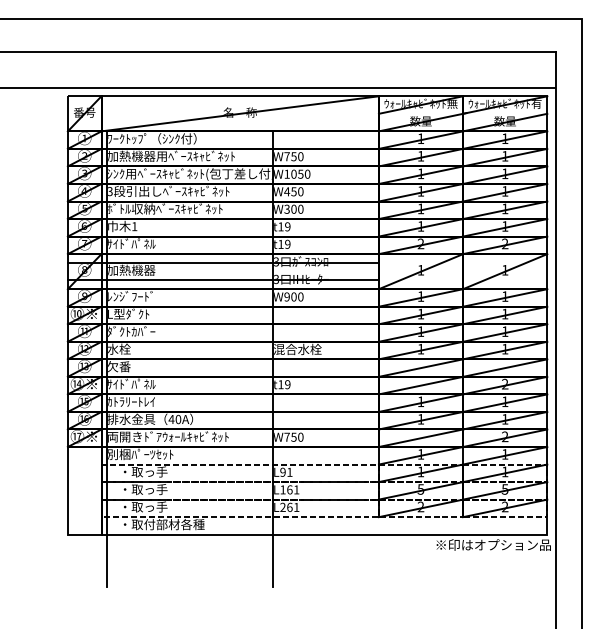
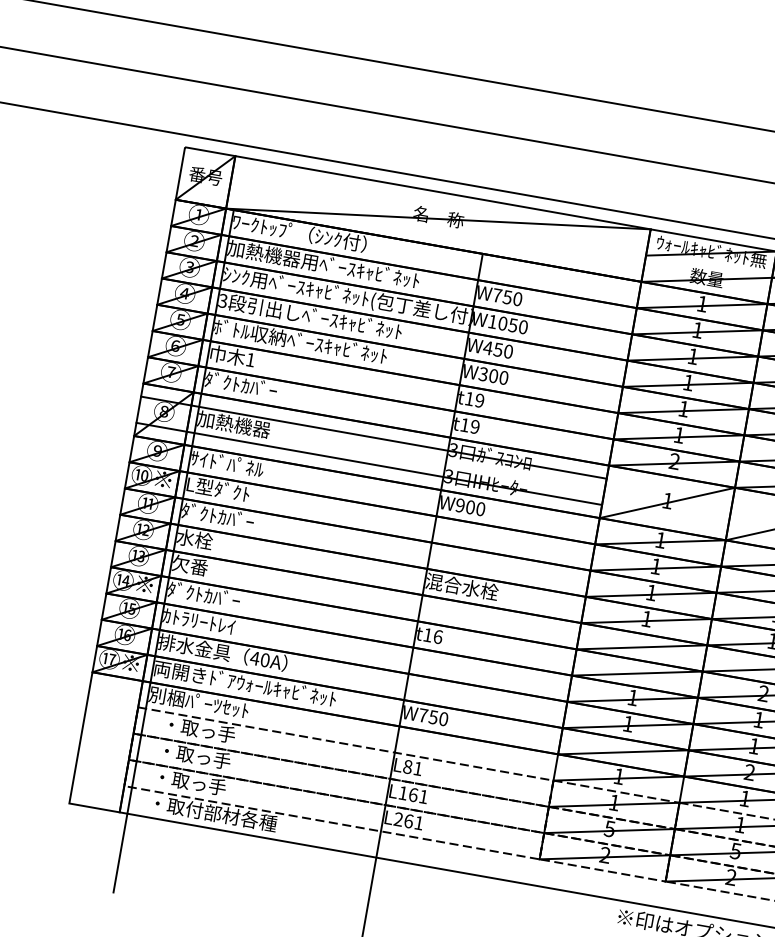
text: (131, 243) -> (241, 384), ｻｲﾄﾞﾊﾟﾈﾙ -> ﾀﾞｸﾄｶﾊﾞｰ
text: (131, 296) -> (227, 463), ﾚﾝｼﾞﾌｰﾄﾞ -> ｻｲﾄﾞﾊﾟﾈﾙ
text: (131, 383) -> (204, 593), ｻｲﾄﾞﾊﾟﾈﾙ -> ﾀﾞｸﾄｶﾊﾞｰ
text: (287, 384) -> (437, 636), t19 -> t16
text: (282, 472) -> (407, 767), L91 -> L81

